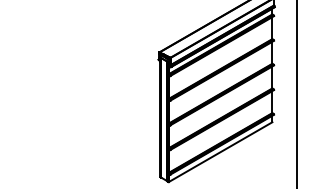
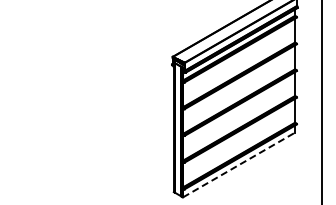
line: (220, 151) -> (239, 164), solid -> dashed

